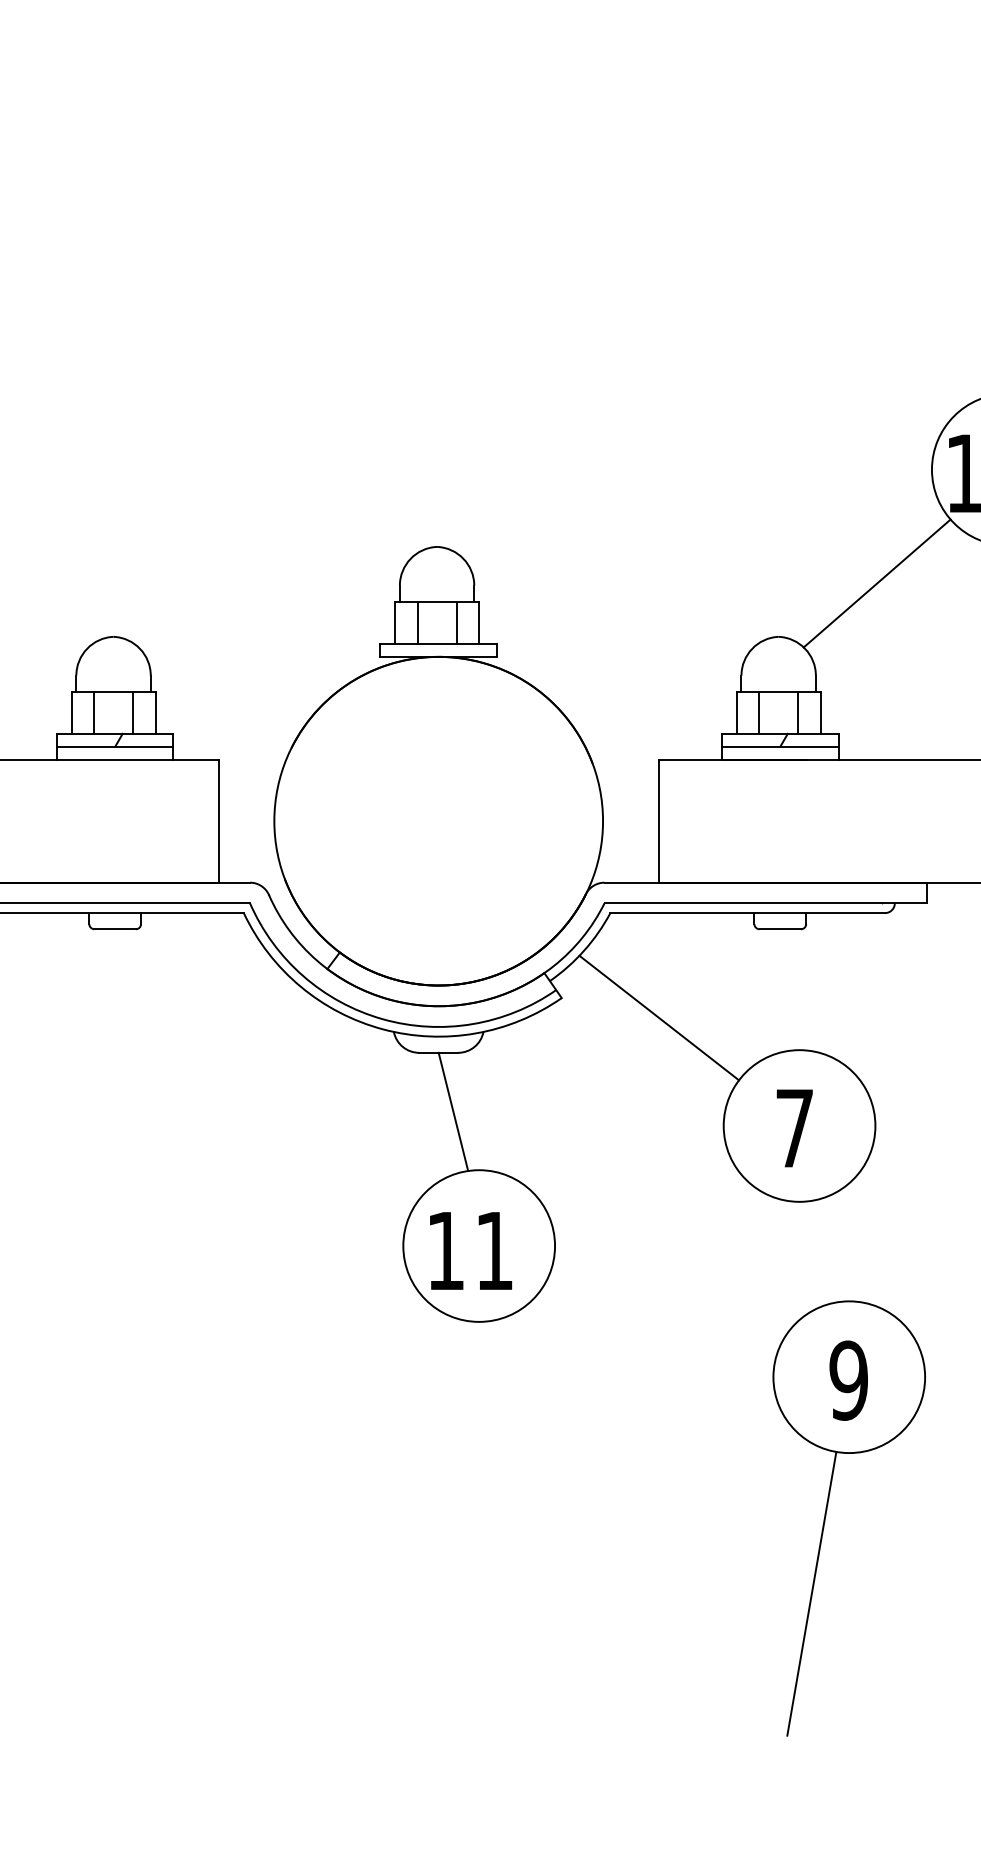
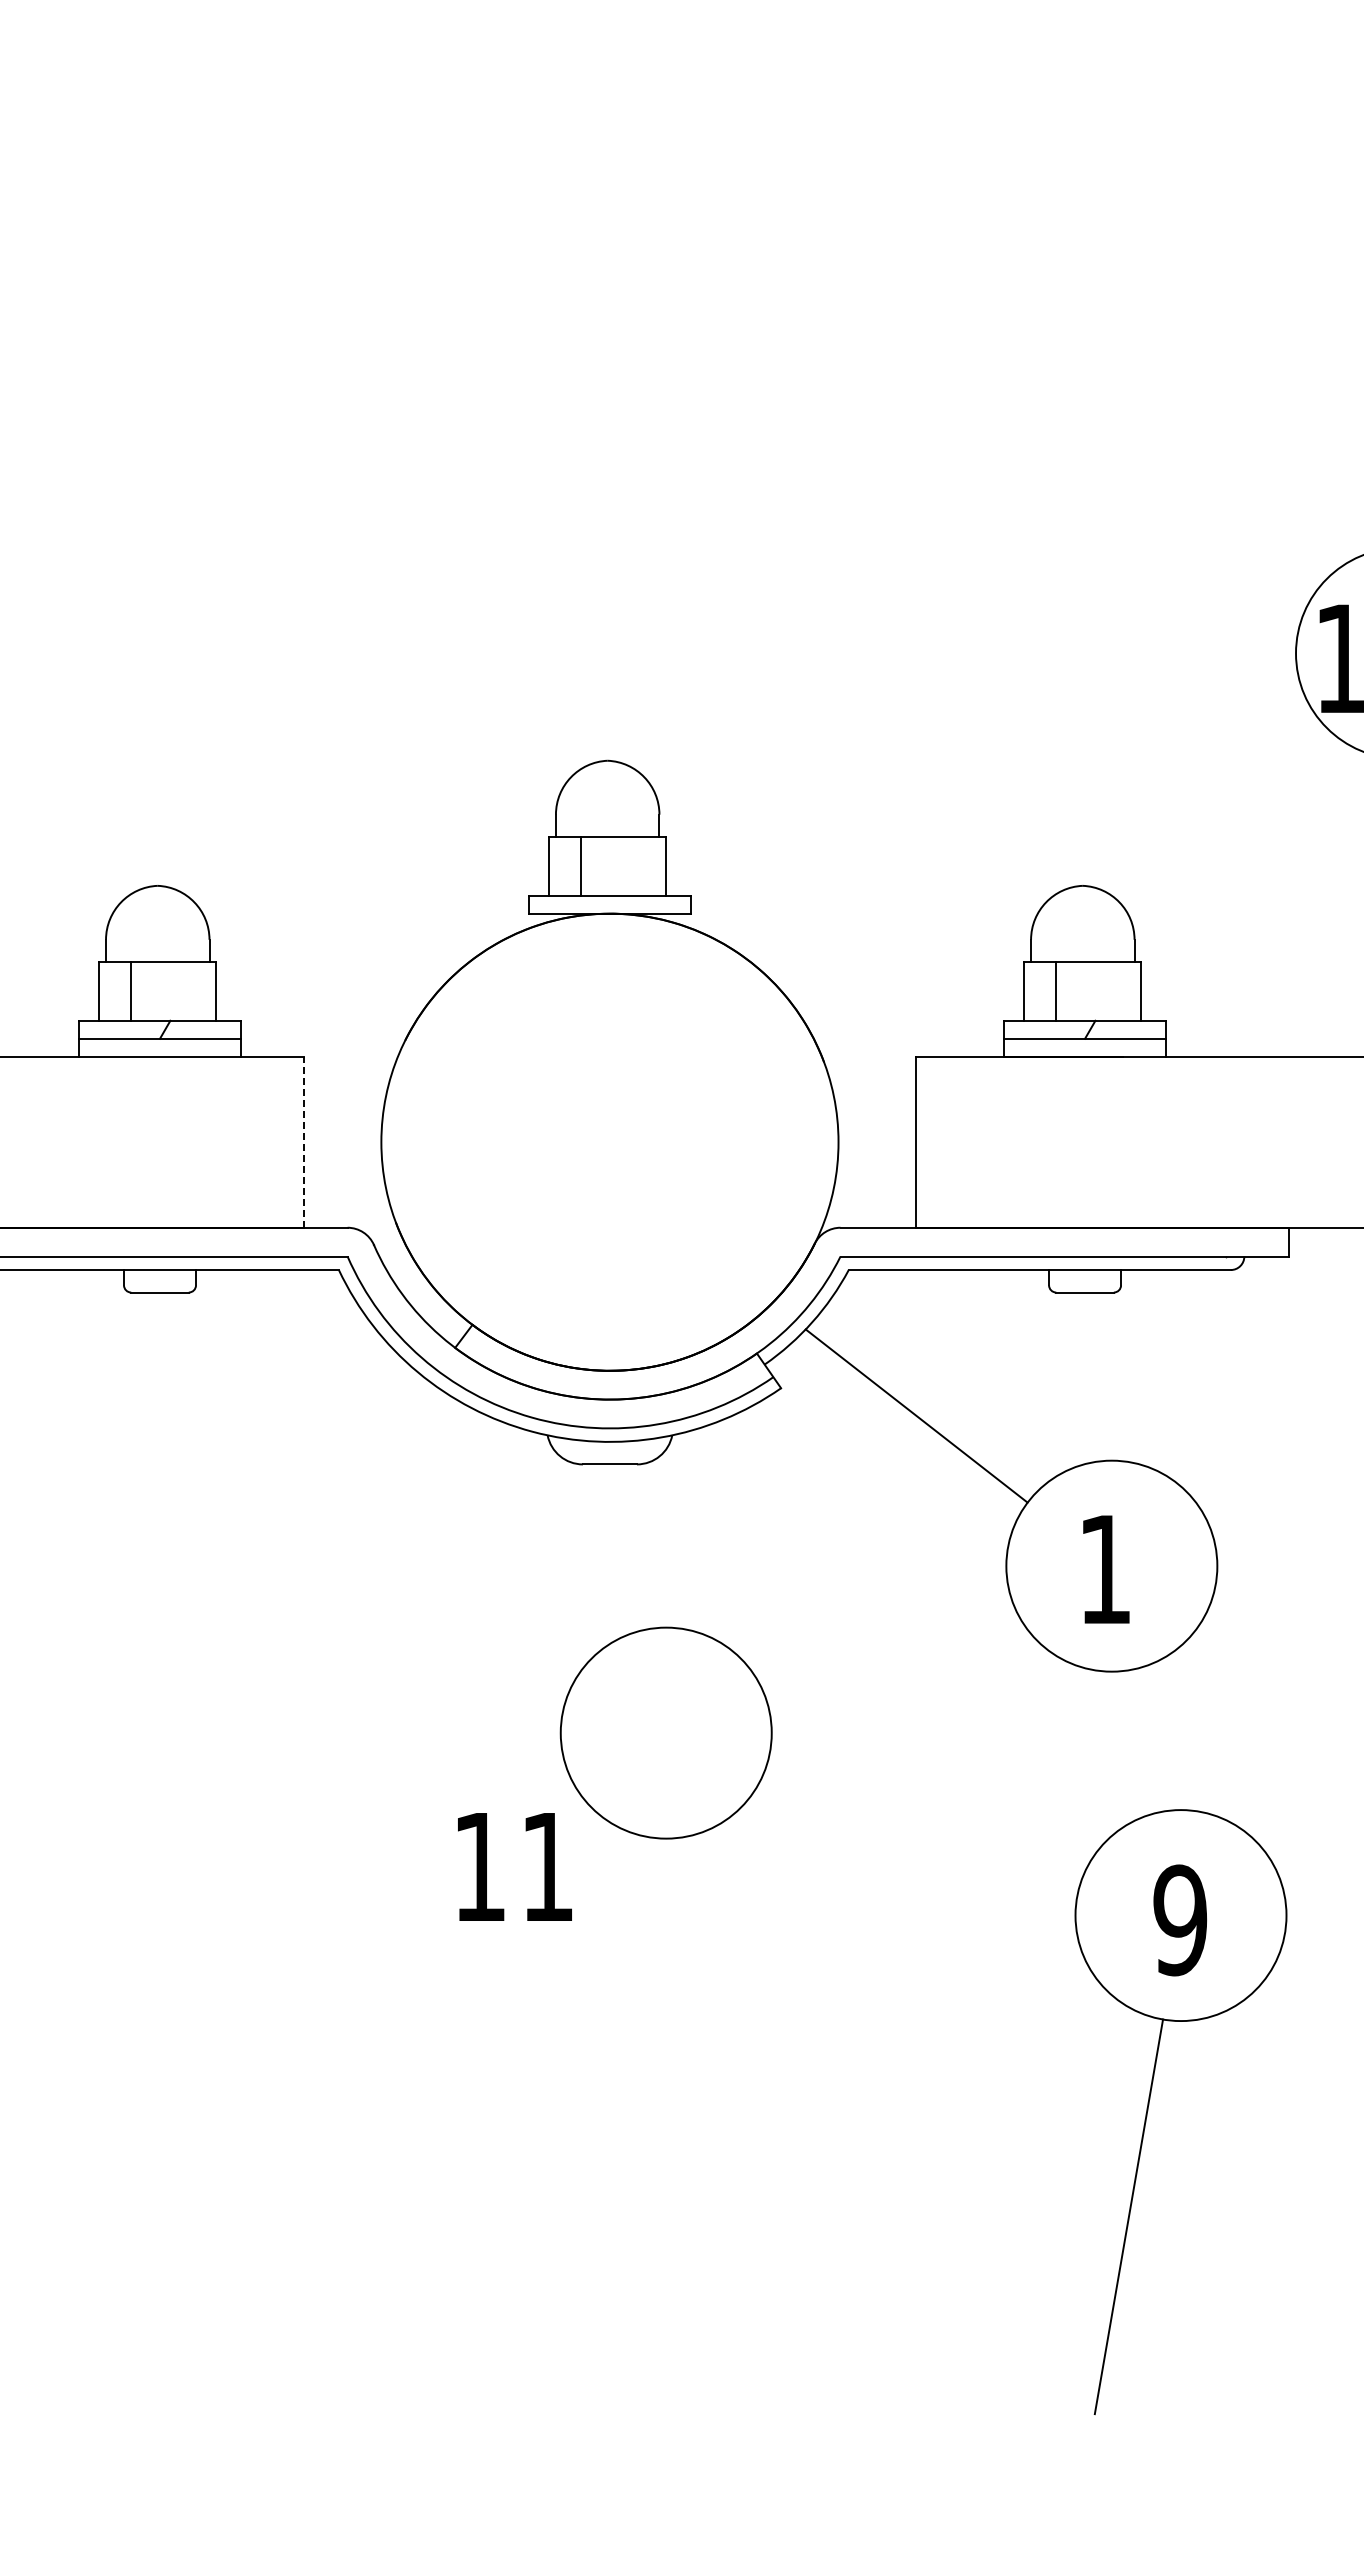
line: (876, 583) -> (1219, 811), removed
line: (456, 622) -> (634, 866), removed
line: (132, 712) -> (184, 991), removed
line: (797, 712) -> (1109, 991), removed
line: (219, 820) -> (304, 1141), solid -> dashed
line: (452, 1111) -> (629, 1546), removed
text: (794, 1128) -> (1105, 1569), 7 -> 1
text: (470, 1250) -> (514, 1866), moved

